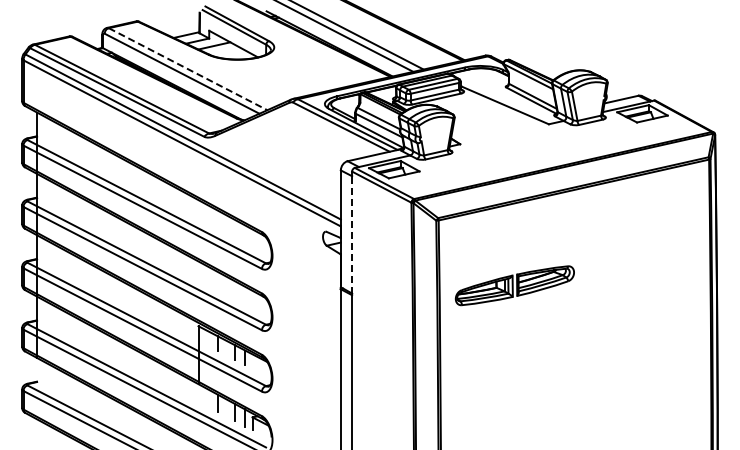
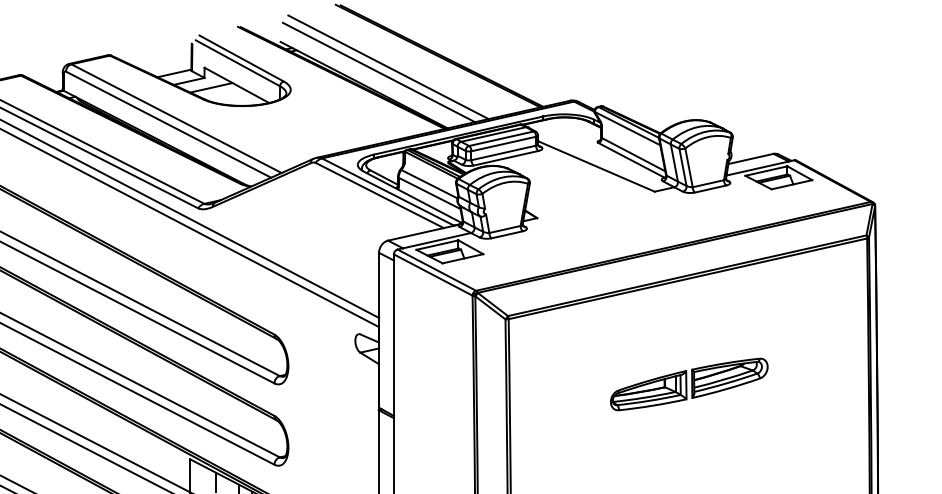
line: (188, 69) -> (177, 119), dashed -> solid
line: (352, 234) -> (394, 337), dashed -> solid
part: (514, 285) -> (688, 384), moved

